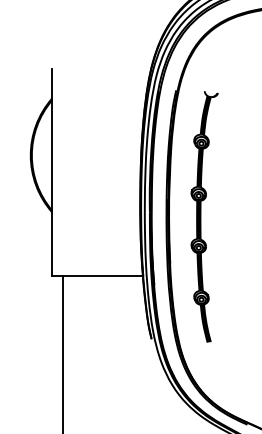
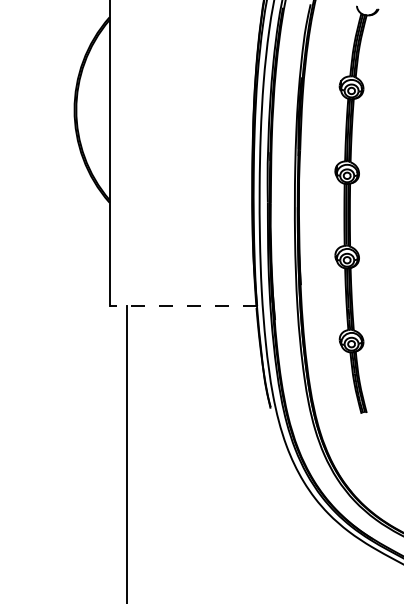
line: (97, 276) -> (182, 306), solid -> dashed

